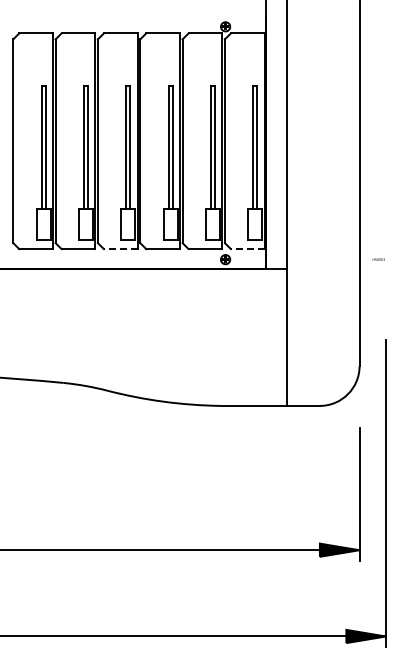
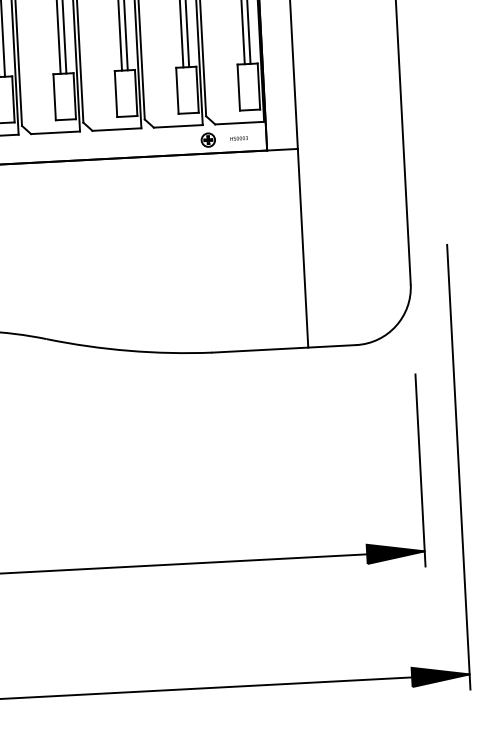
line: (120, 249) -> (55, 133), dashed -> solid
line: (247, 249) -> (239, 123), dashed -> solid
text: (378, 259) -> (238, 138), moved

